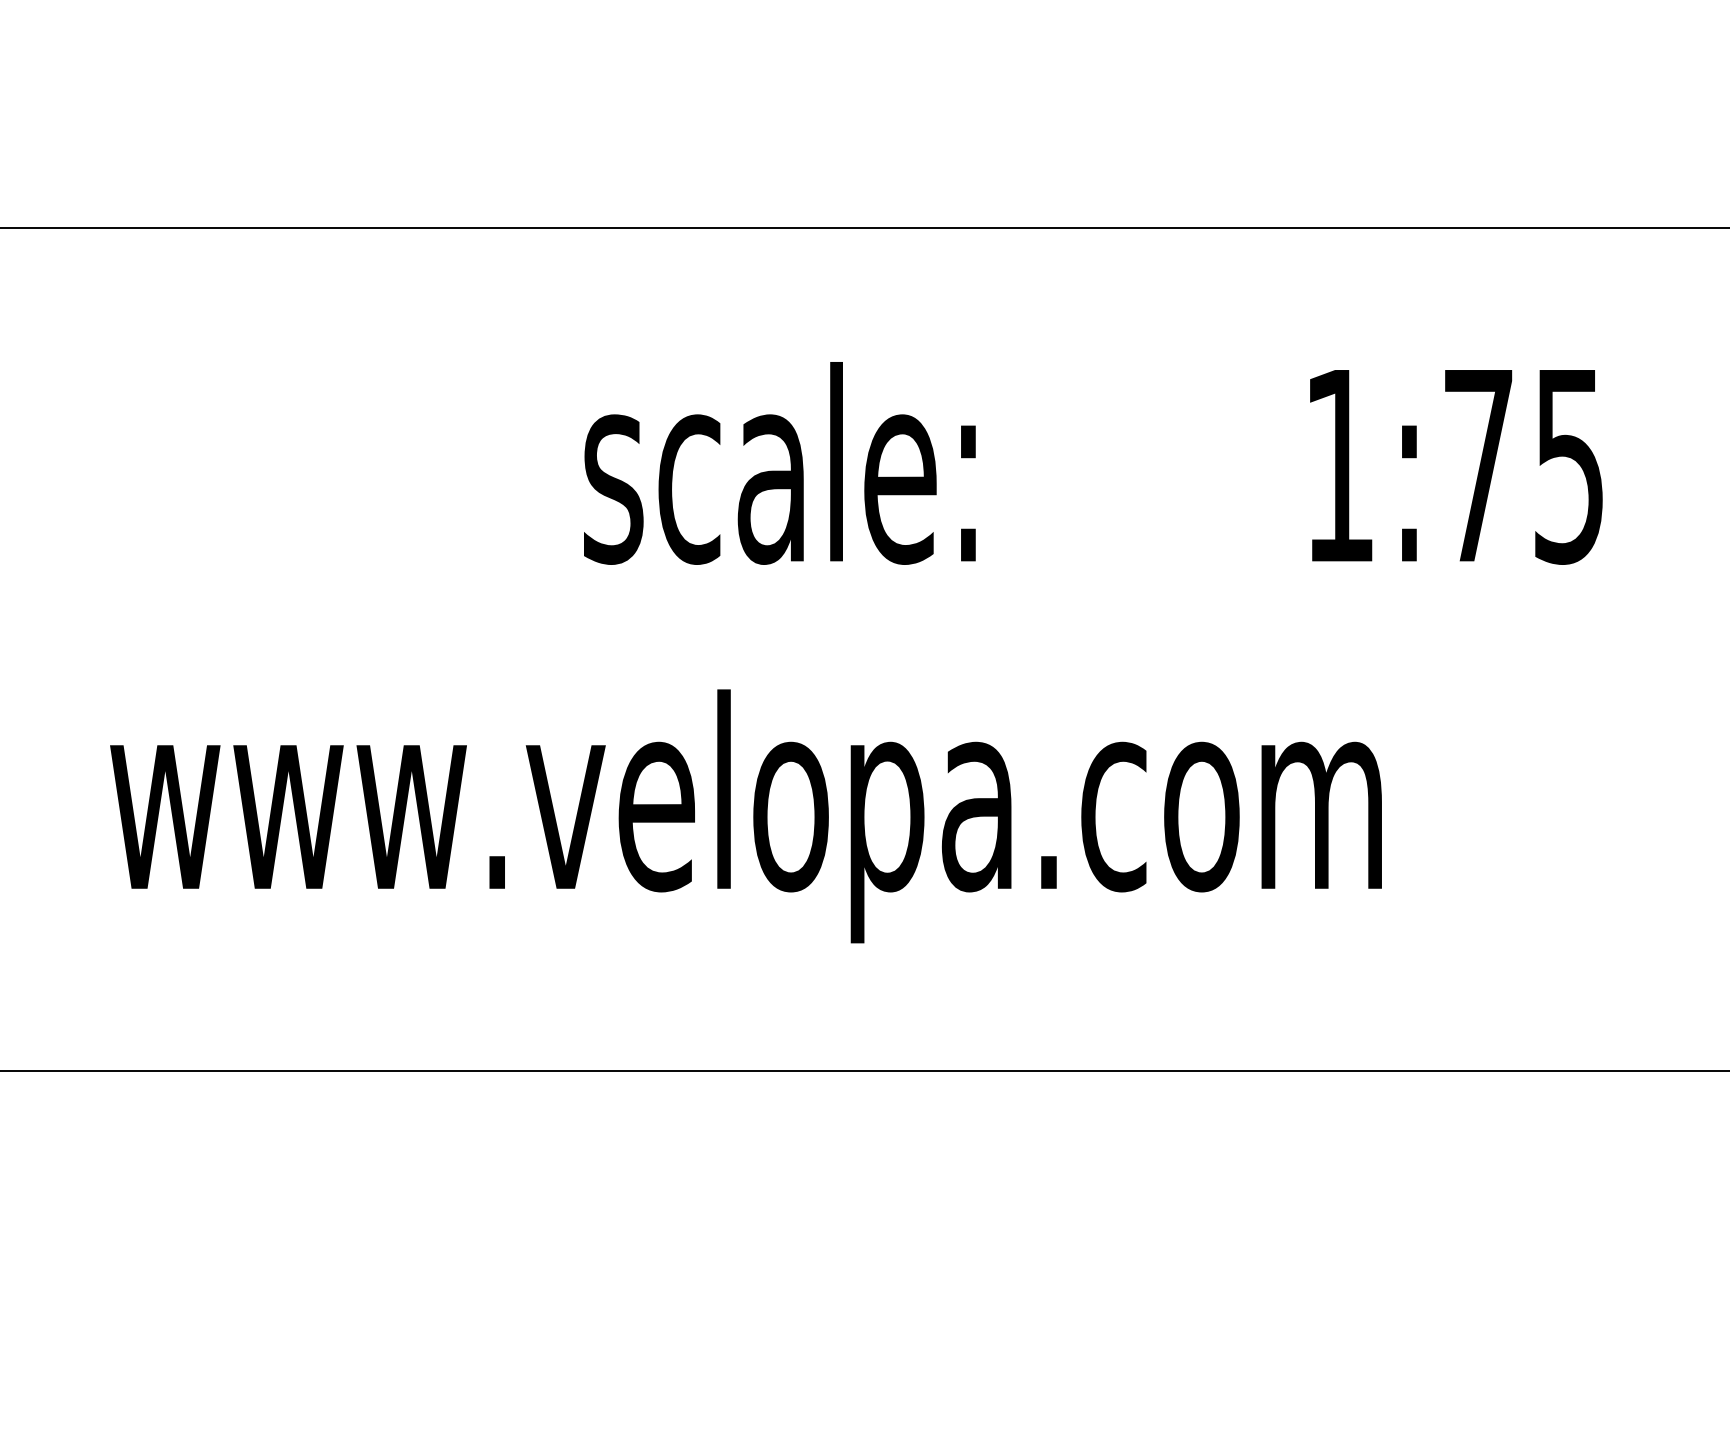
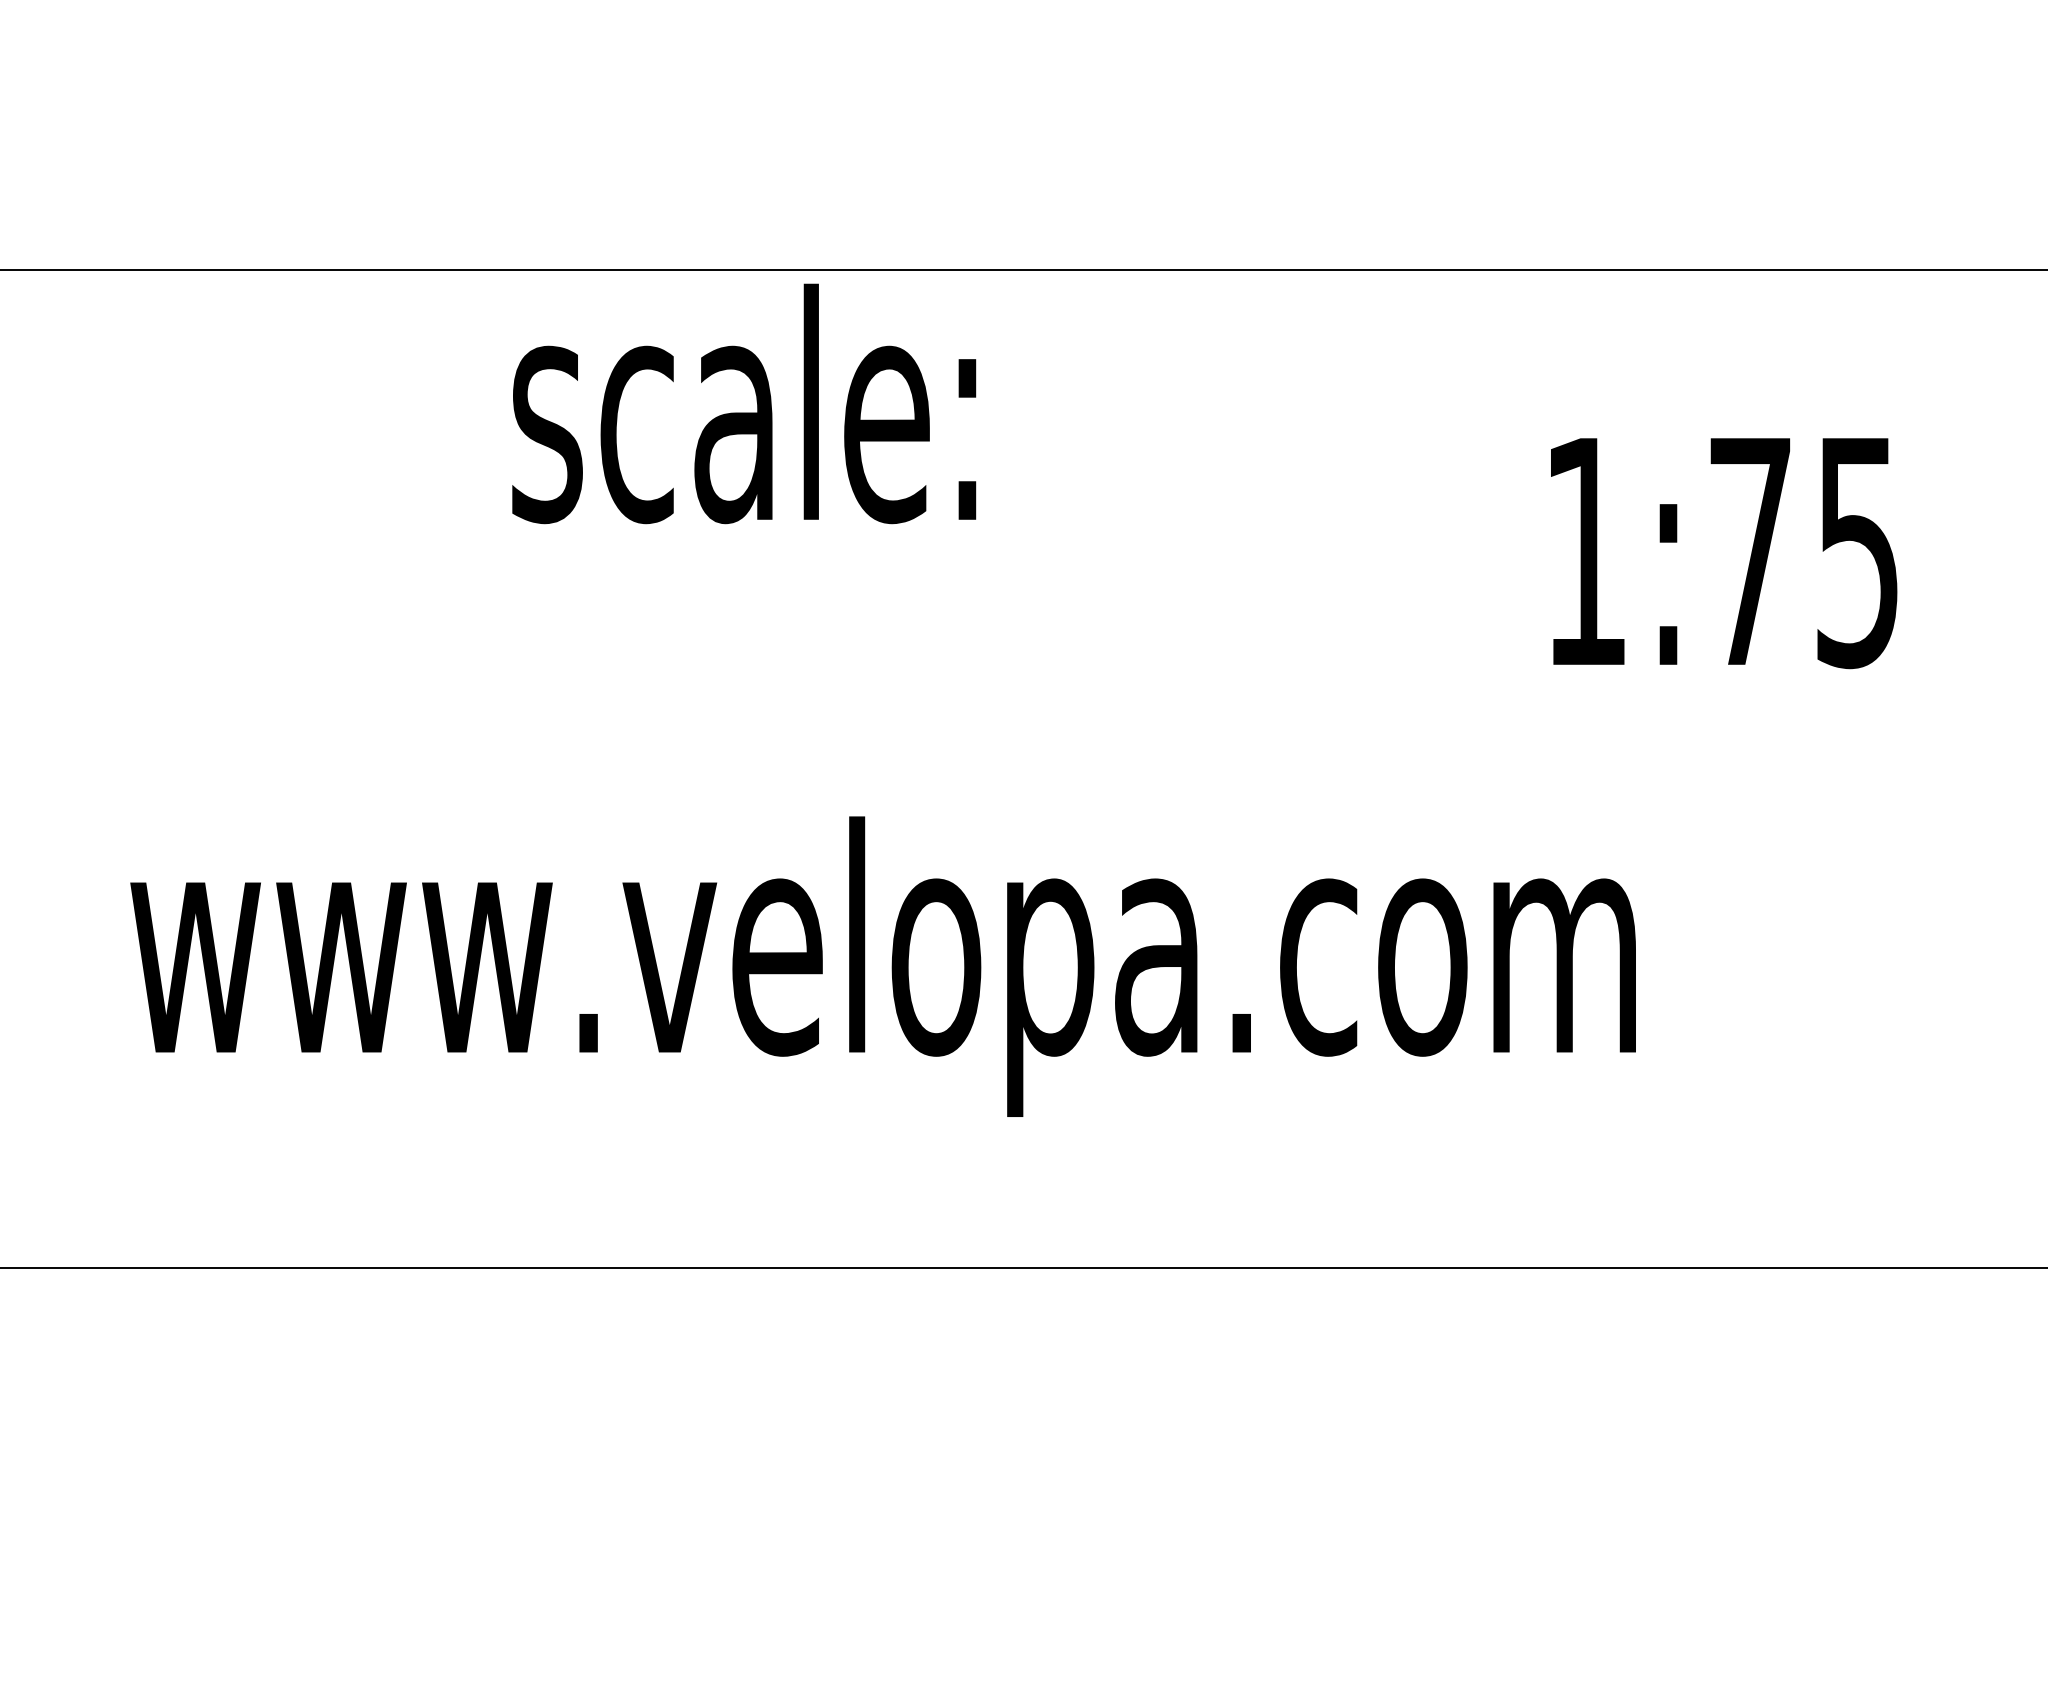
text: (780, 463) -> (744, 403), moved

